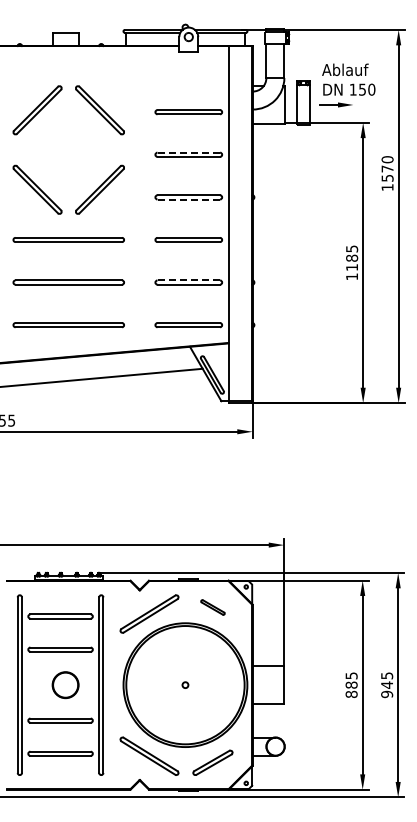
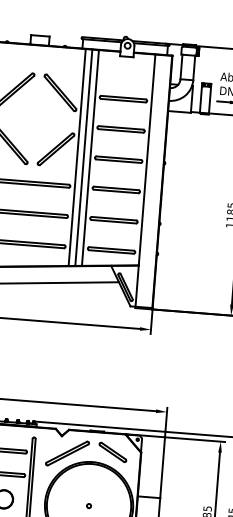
line: (188, 152) -> (121, 127), dashed -> solid
line: (149, 197) -> (90, 157), added
line: (130, 198) -> (77, 157), added
line: (139, 198) -> (83, 157), added
line: (188, 199) -> (118, 161), dashed -> solid
line: (188, 280) -> (113, 218), dashed -> solid
part: (212, 607) -> (112, 452), size x1.67

